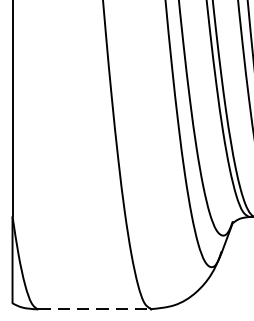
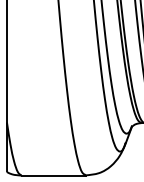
line: (96, 309) -> (54, 175), dashed -> solid

